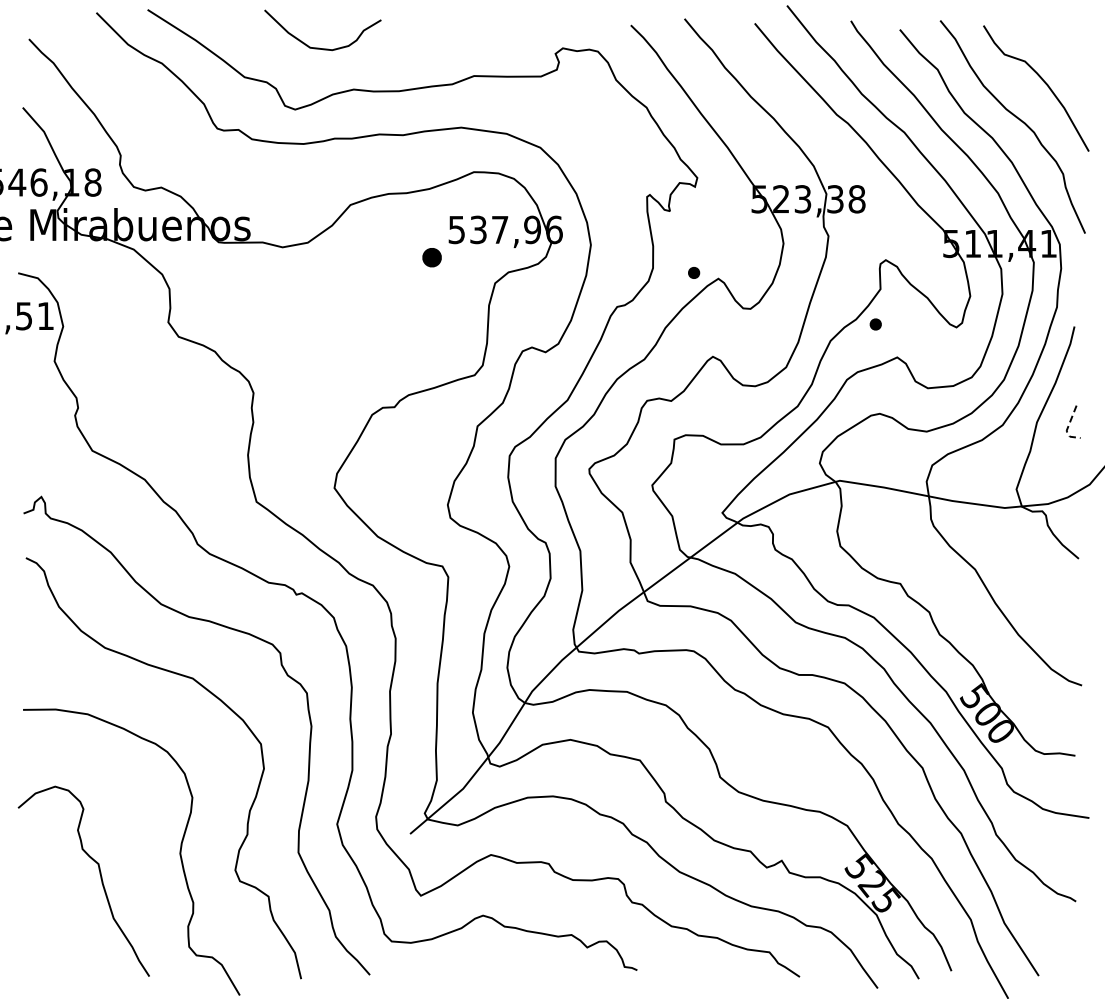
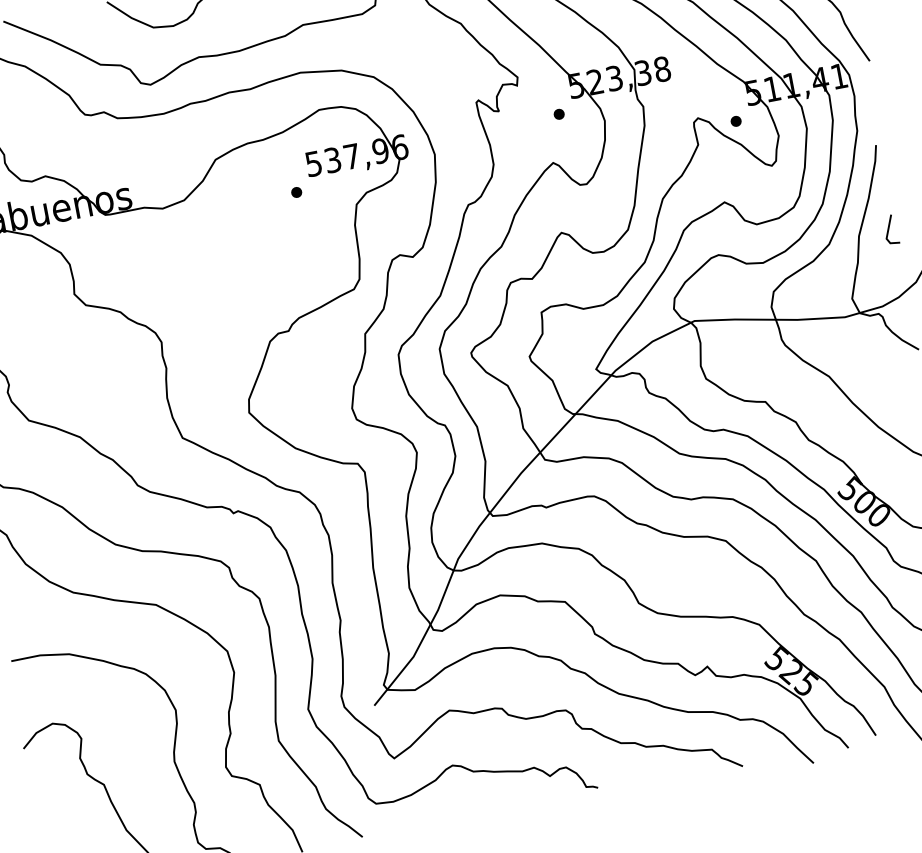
part: (432, 257) -> (296, 192), size x0.62
part: (694, 272) -> (559, 113), moved
part: (875, 324) -> (735, 121), moved
line: (1068, 427) -> (887, 235), dashed -> solid

